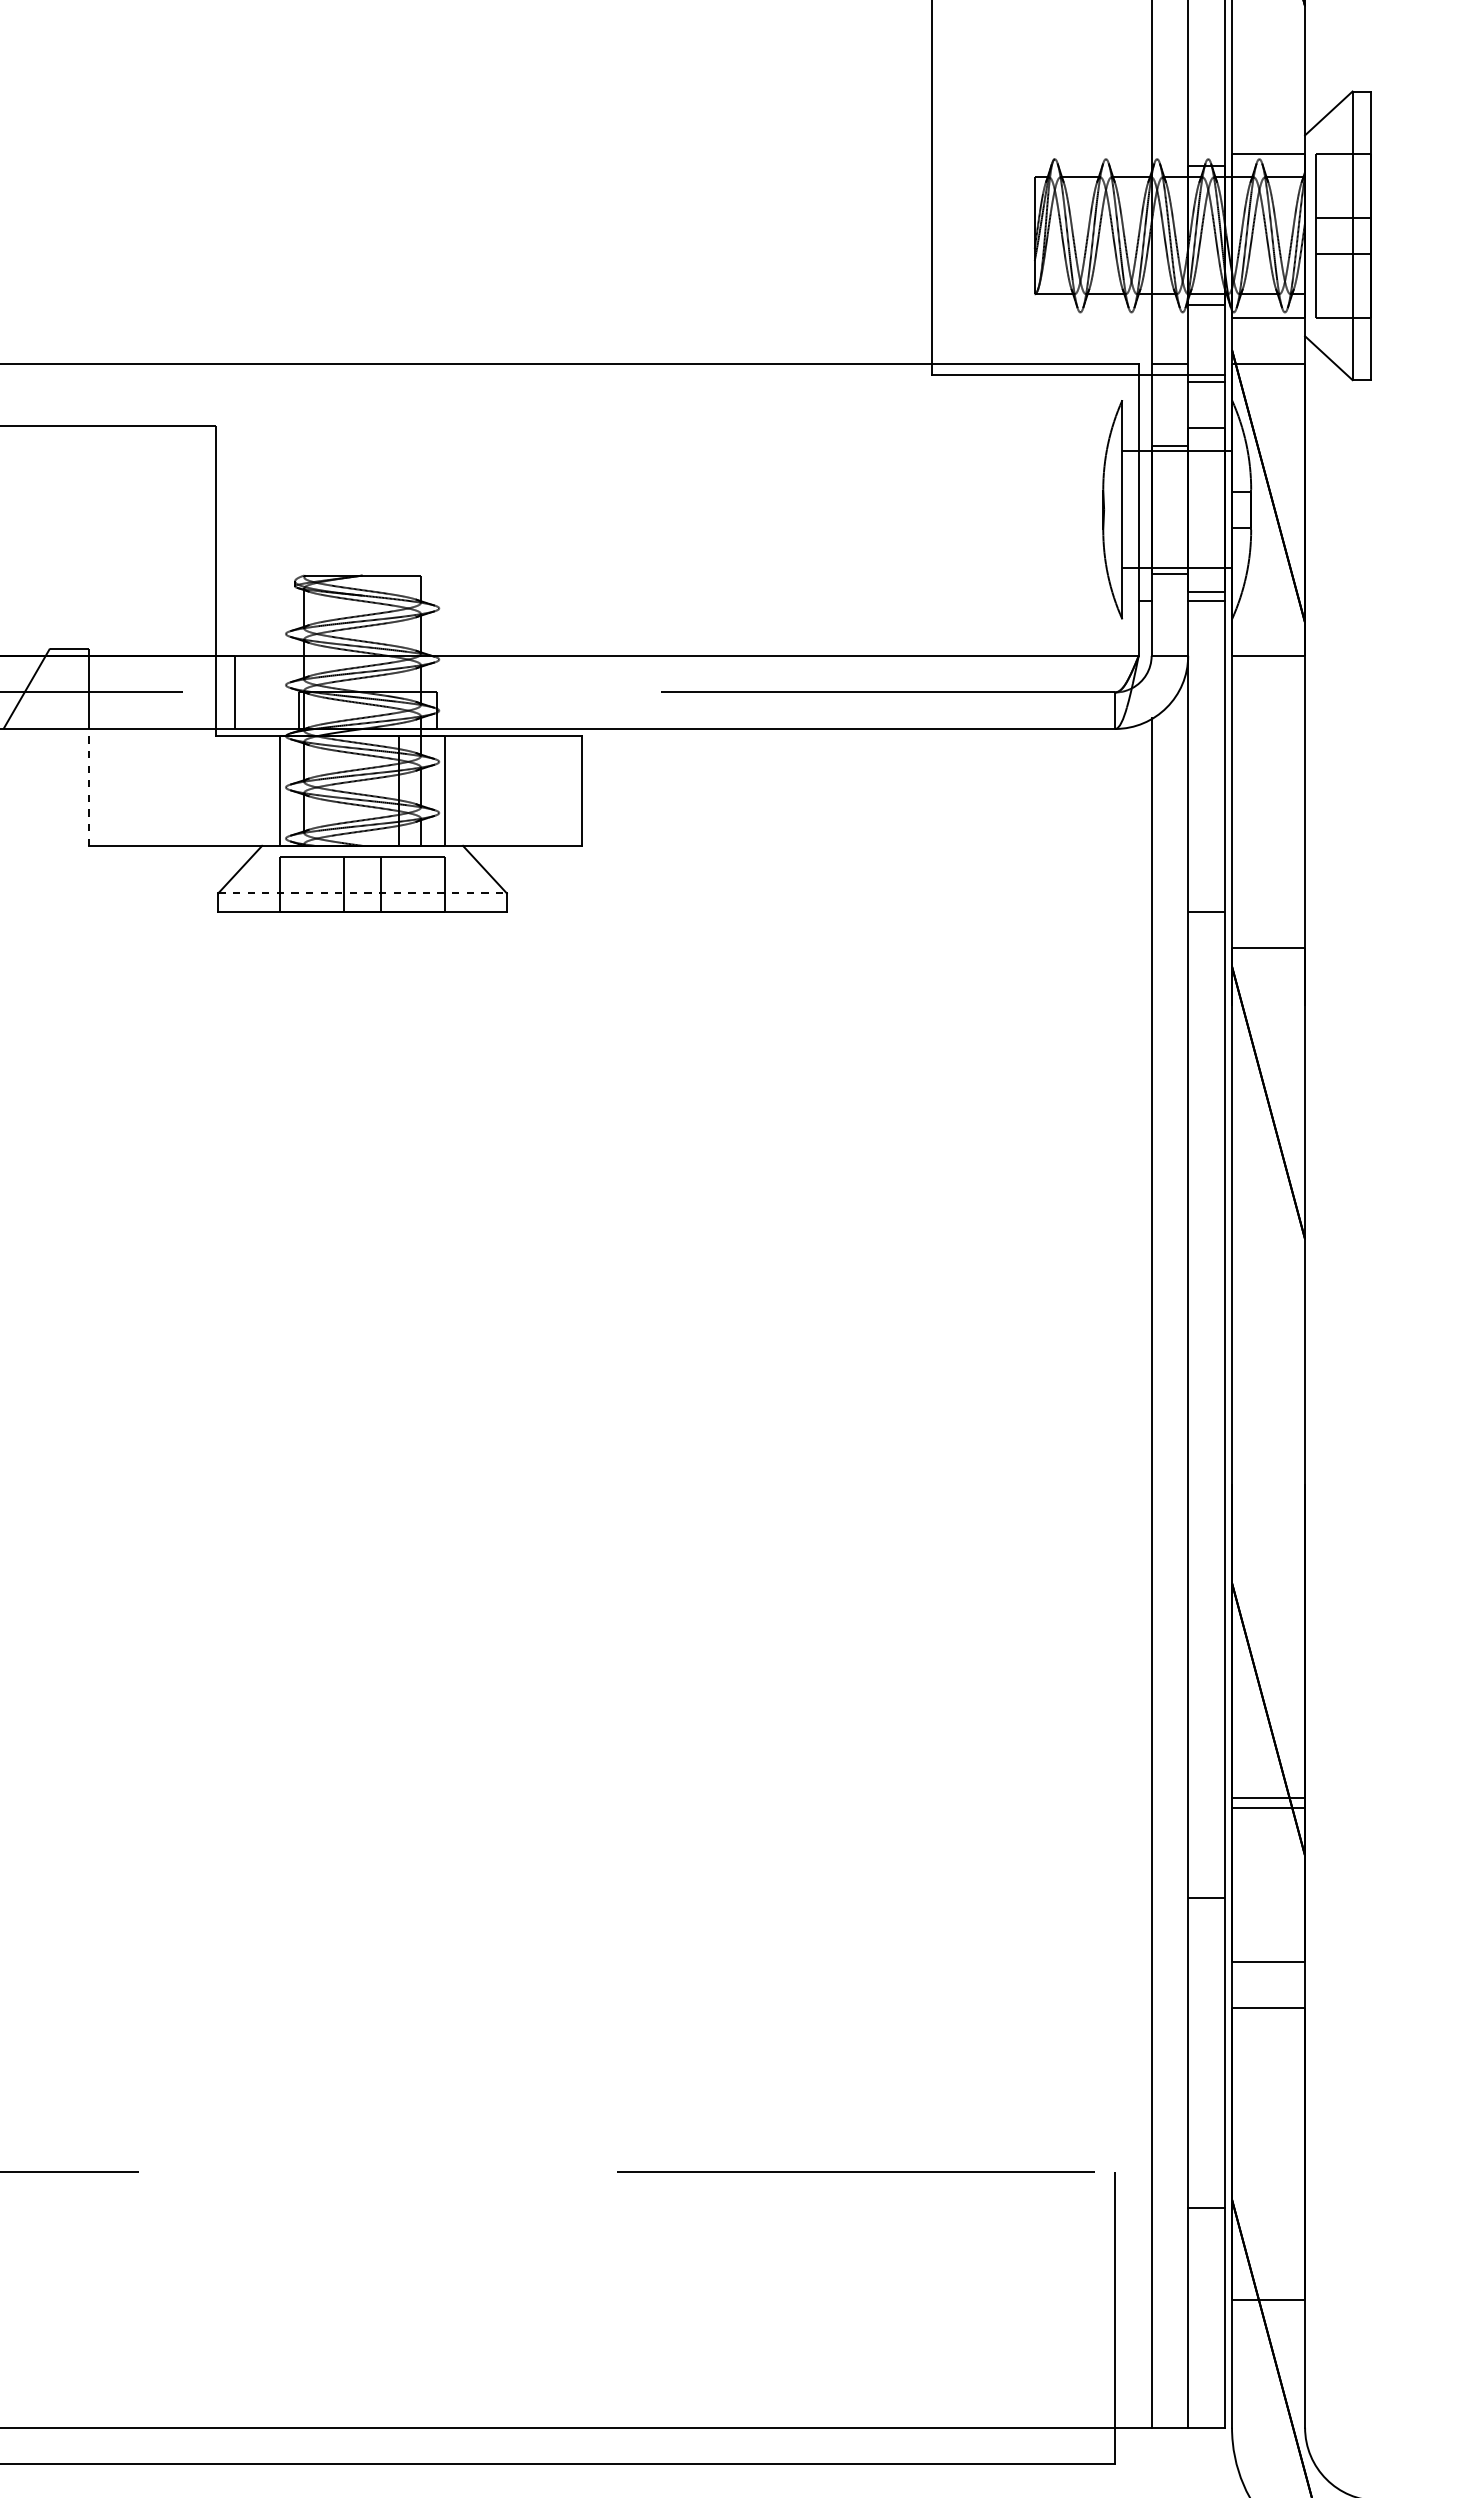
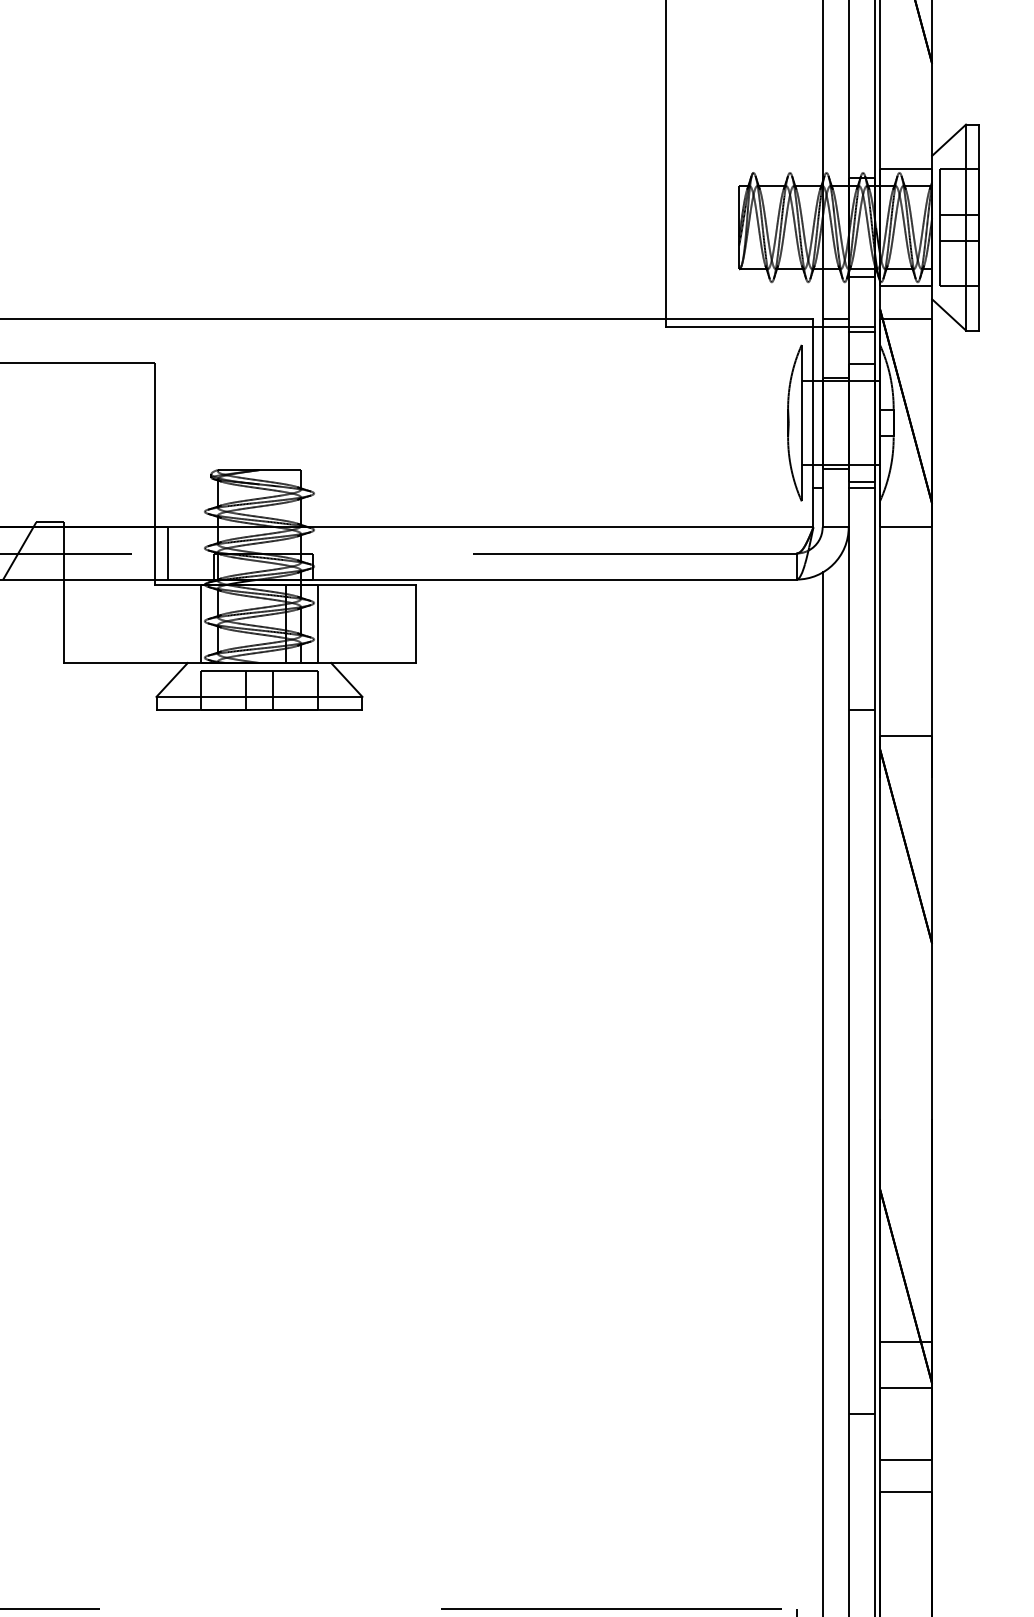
line: (88, 786) -> (63, 620), dashed -> solid
line: (363, 893) -> (260, 696), dashed -> solid
line: (1268, 1808) -> (906, 1387), moved

